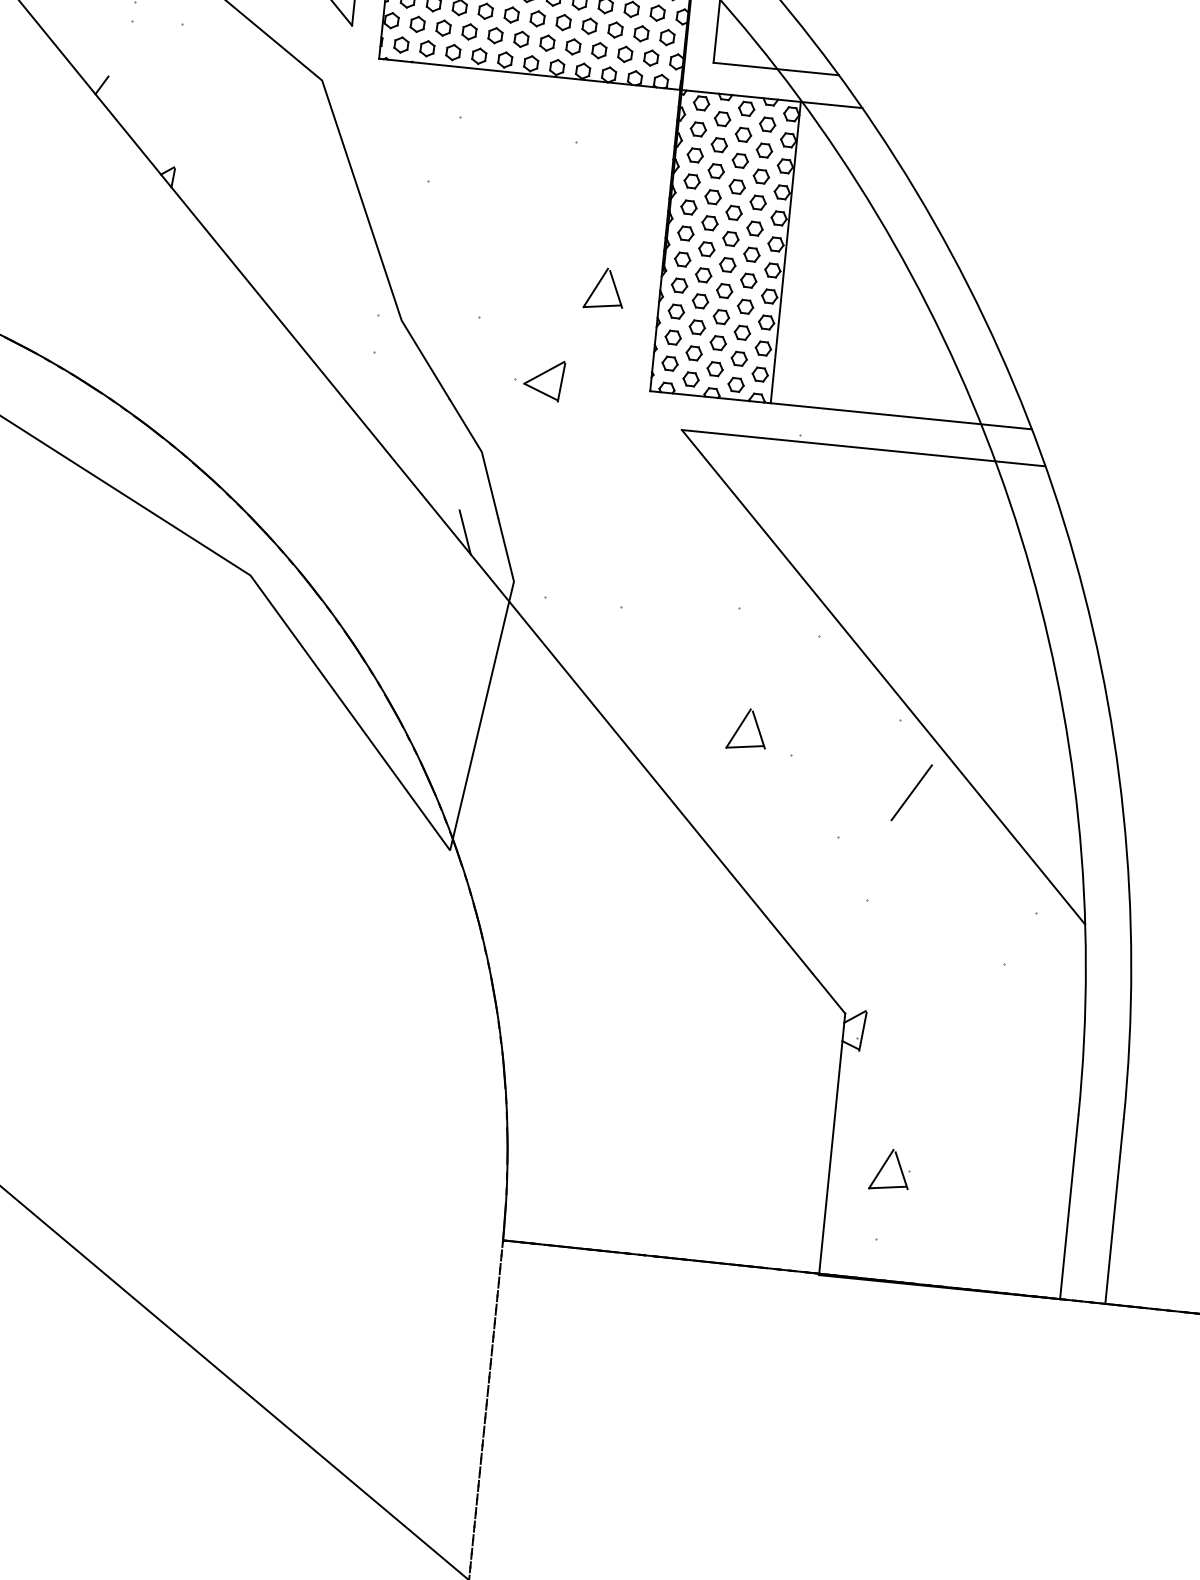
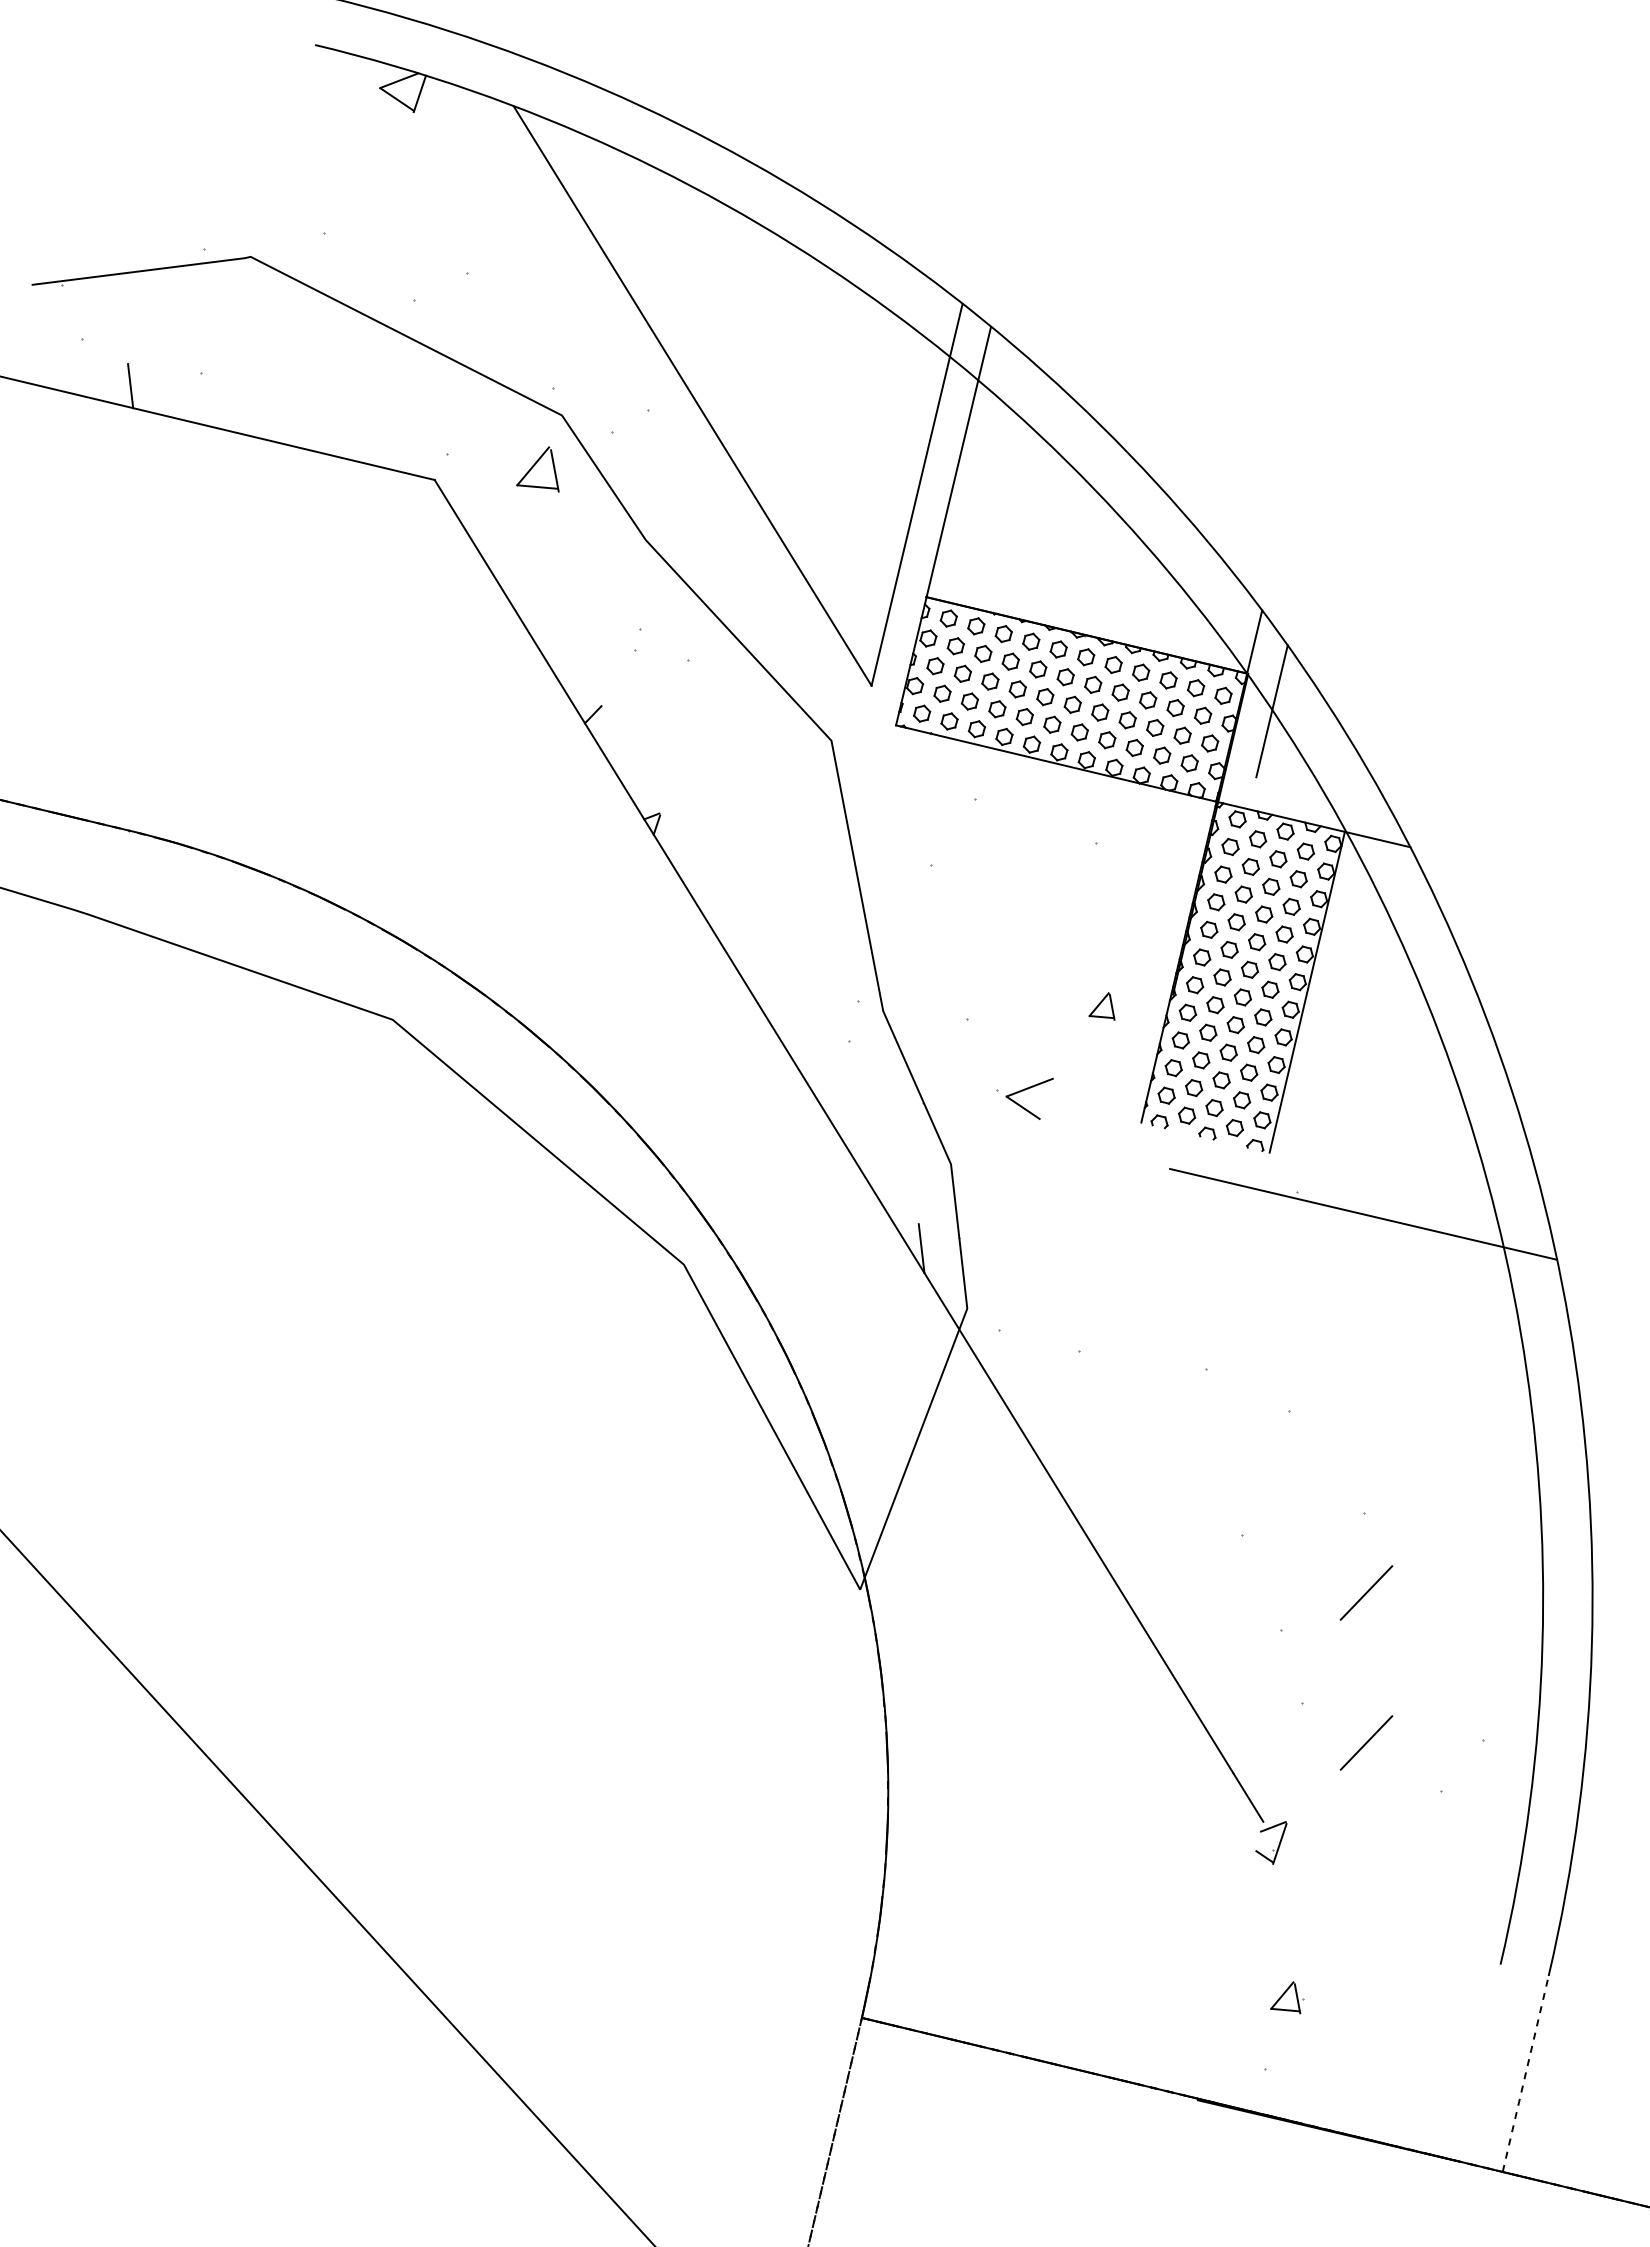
line: (775, 68) -> (1322, 792), removed
part: (600, 290) -> (1101, 1006), size x0.6
line: (561, 382) -> (1046, 1100), removed
line: (840, 409) -> (1344, 1169), removed
line: (883, 676) -> (1352, 1463), removed
part: (743, 731) -> (1193, 1502), removed
line: (929, 928) -> (1366, 1742), added
line: (831, 1143) -> (1230, 1960), removed
part: (888, 1170) -> (1287, 1997), size x0.7
line: (1069, 1207) -> (1477, 2062), removed
line: (1114, 1211) -> (1525, 2073), solid -> dashed

